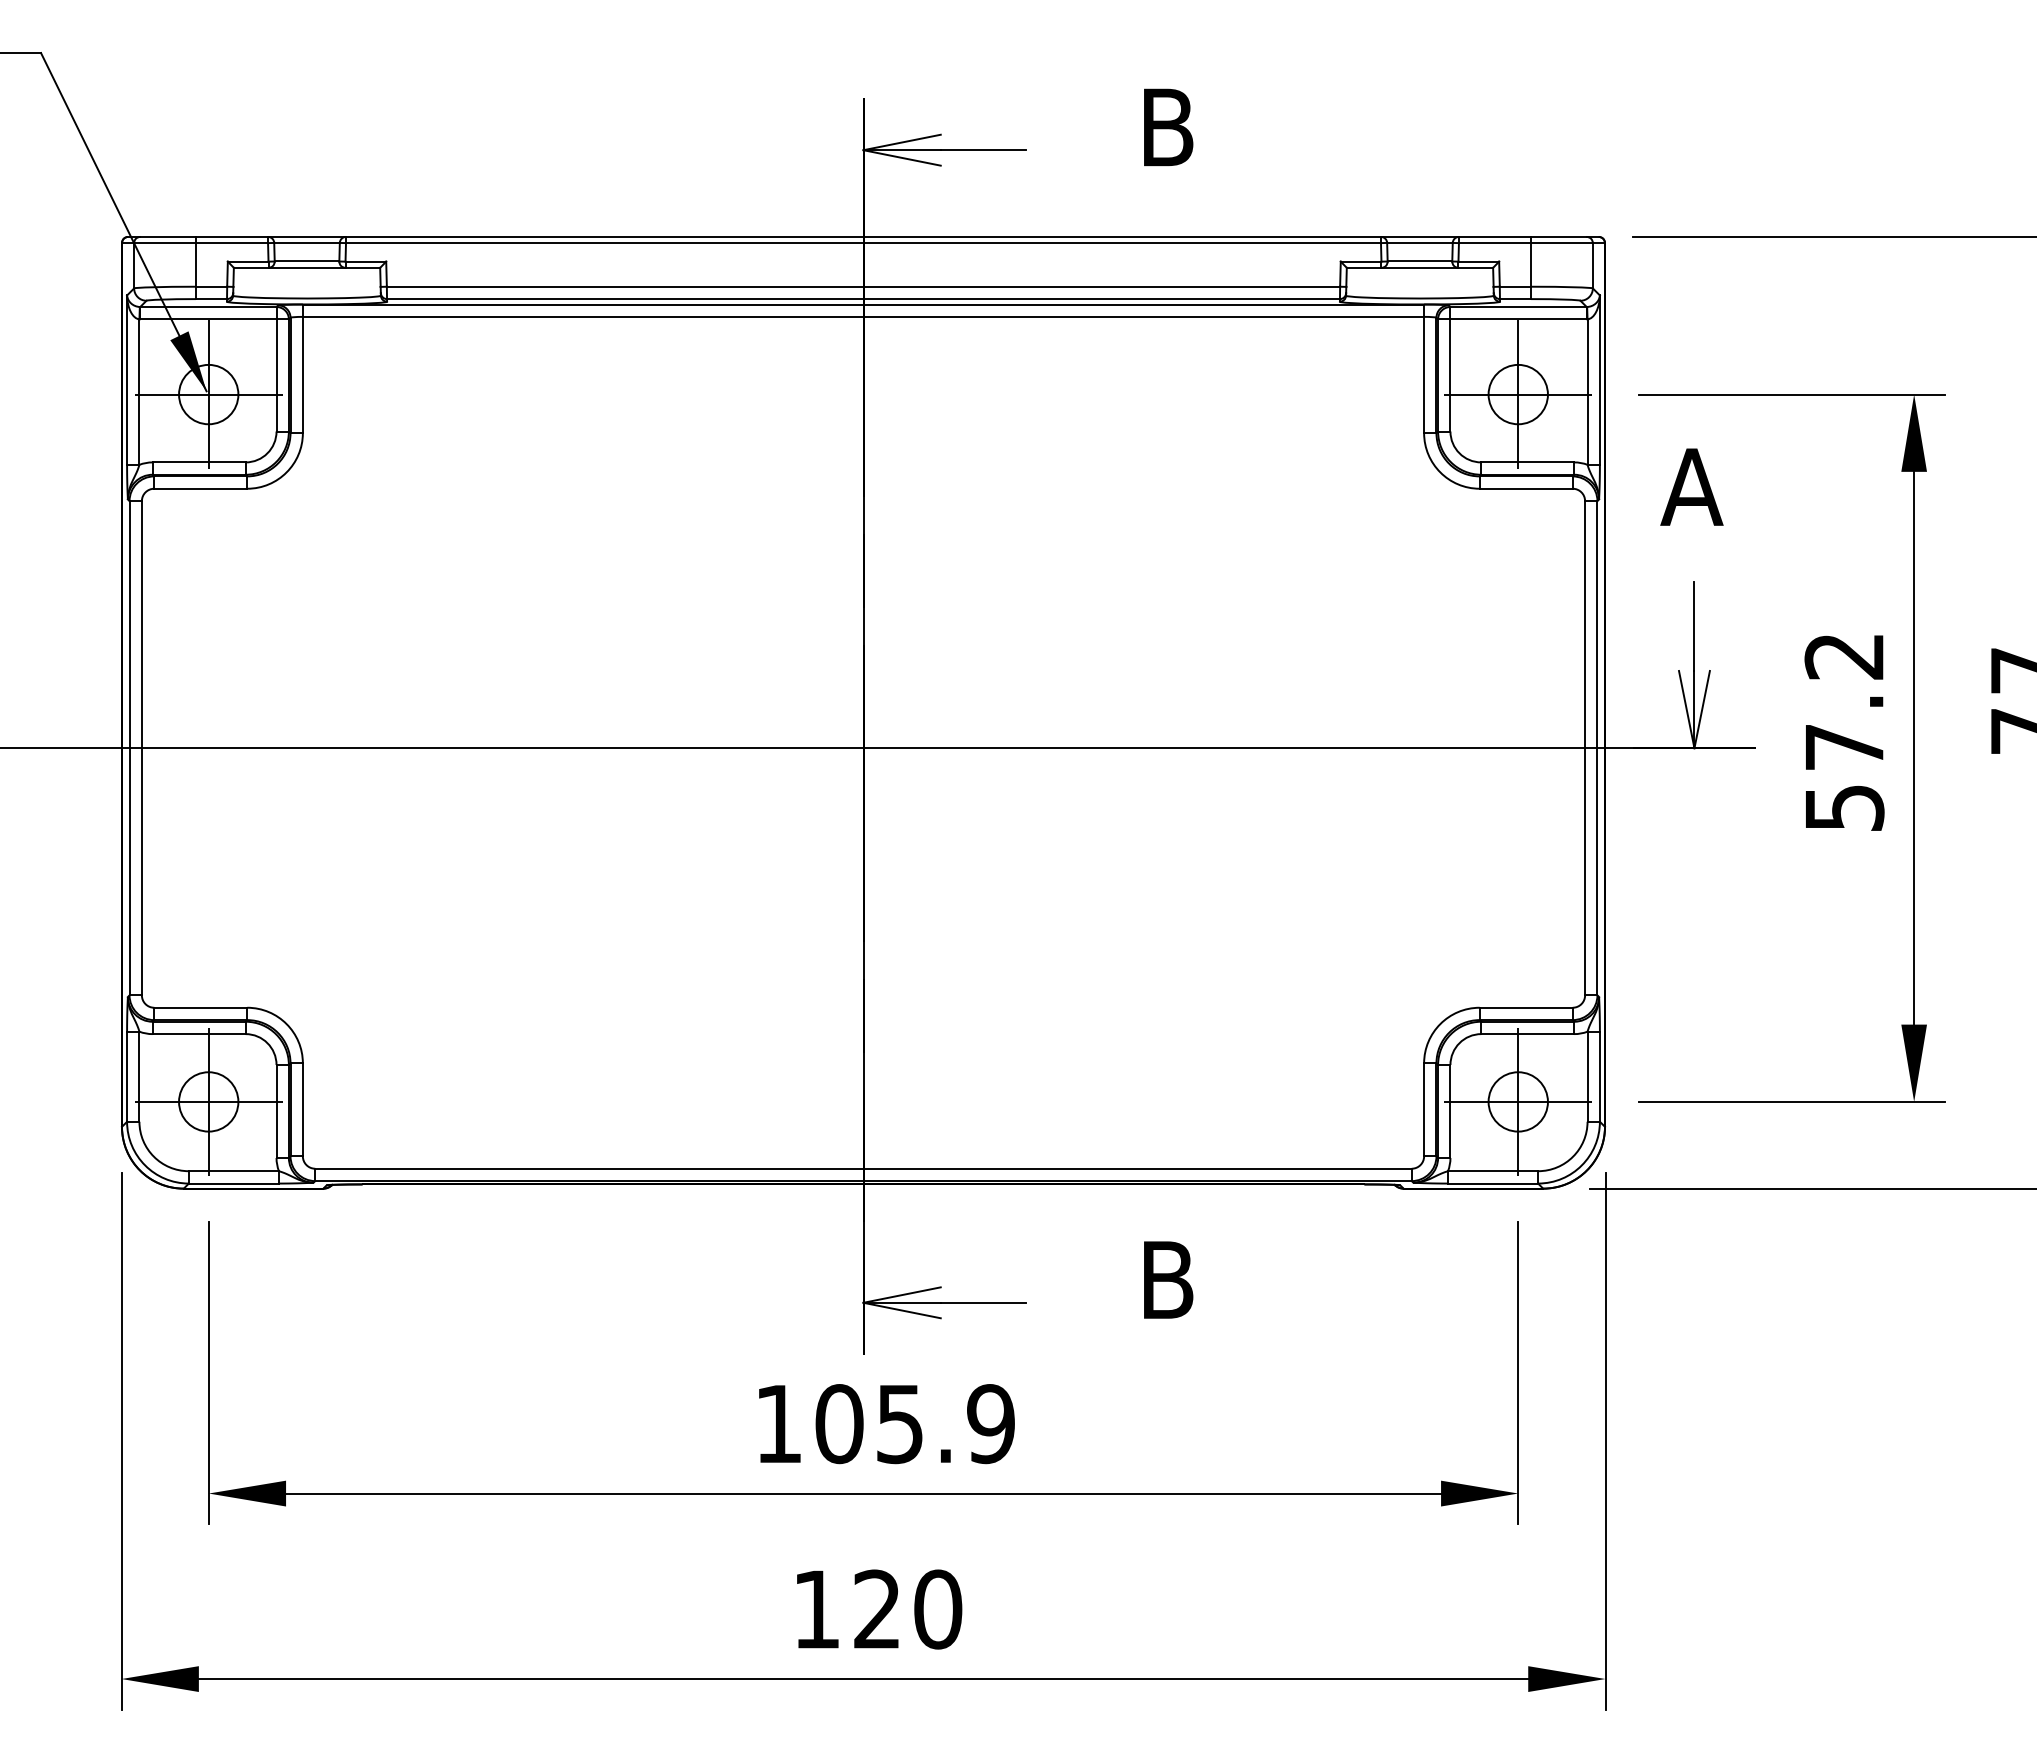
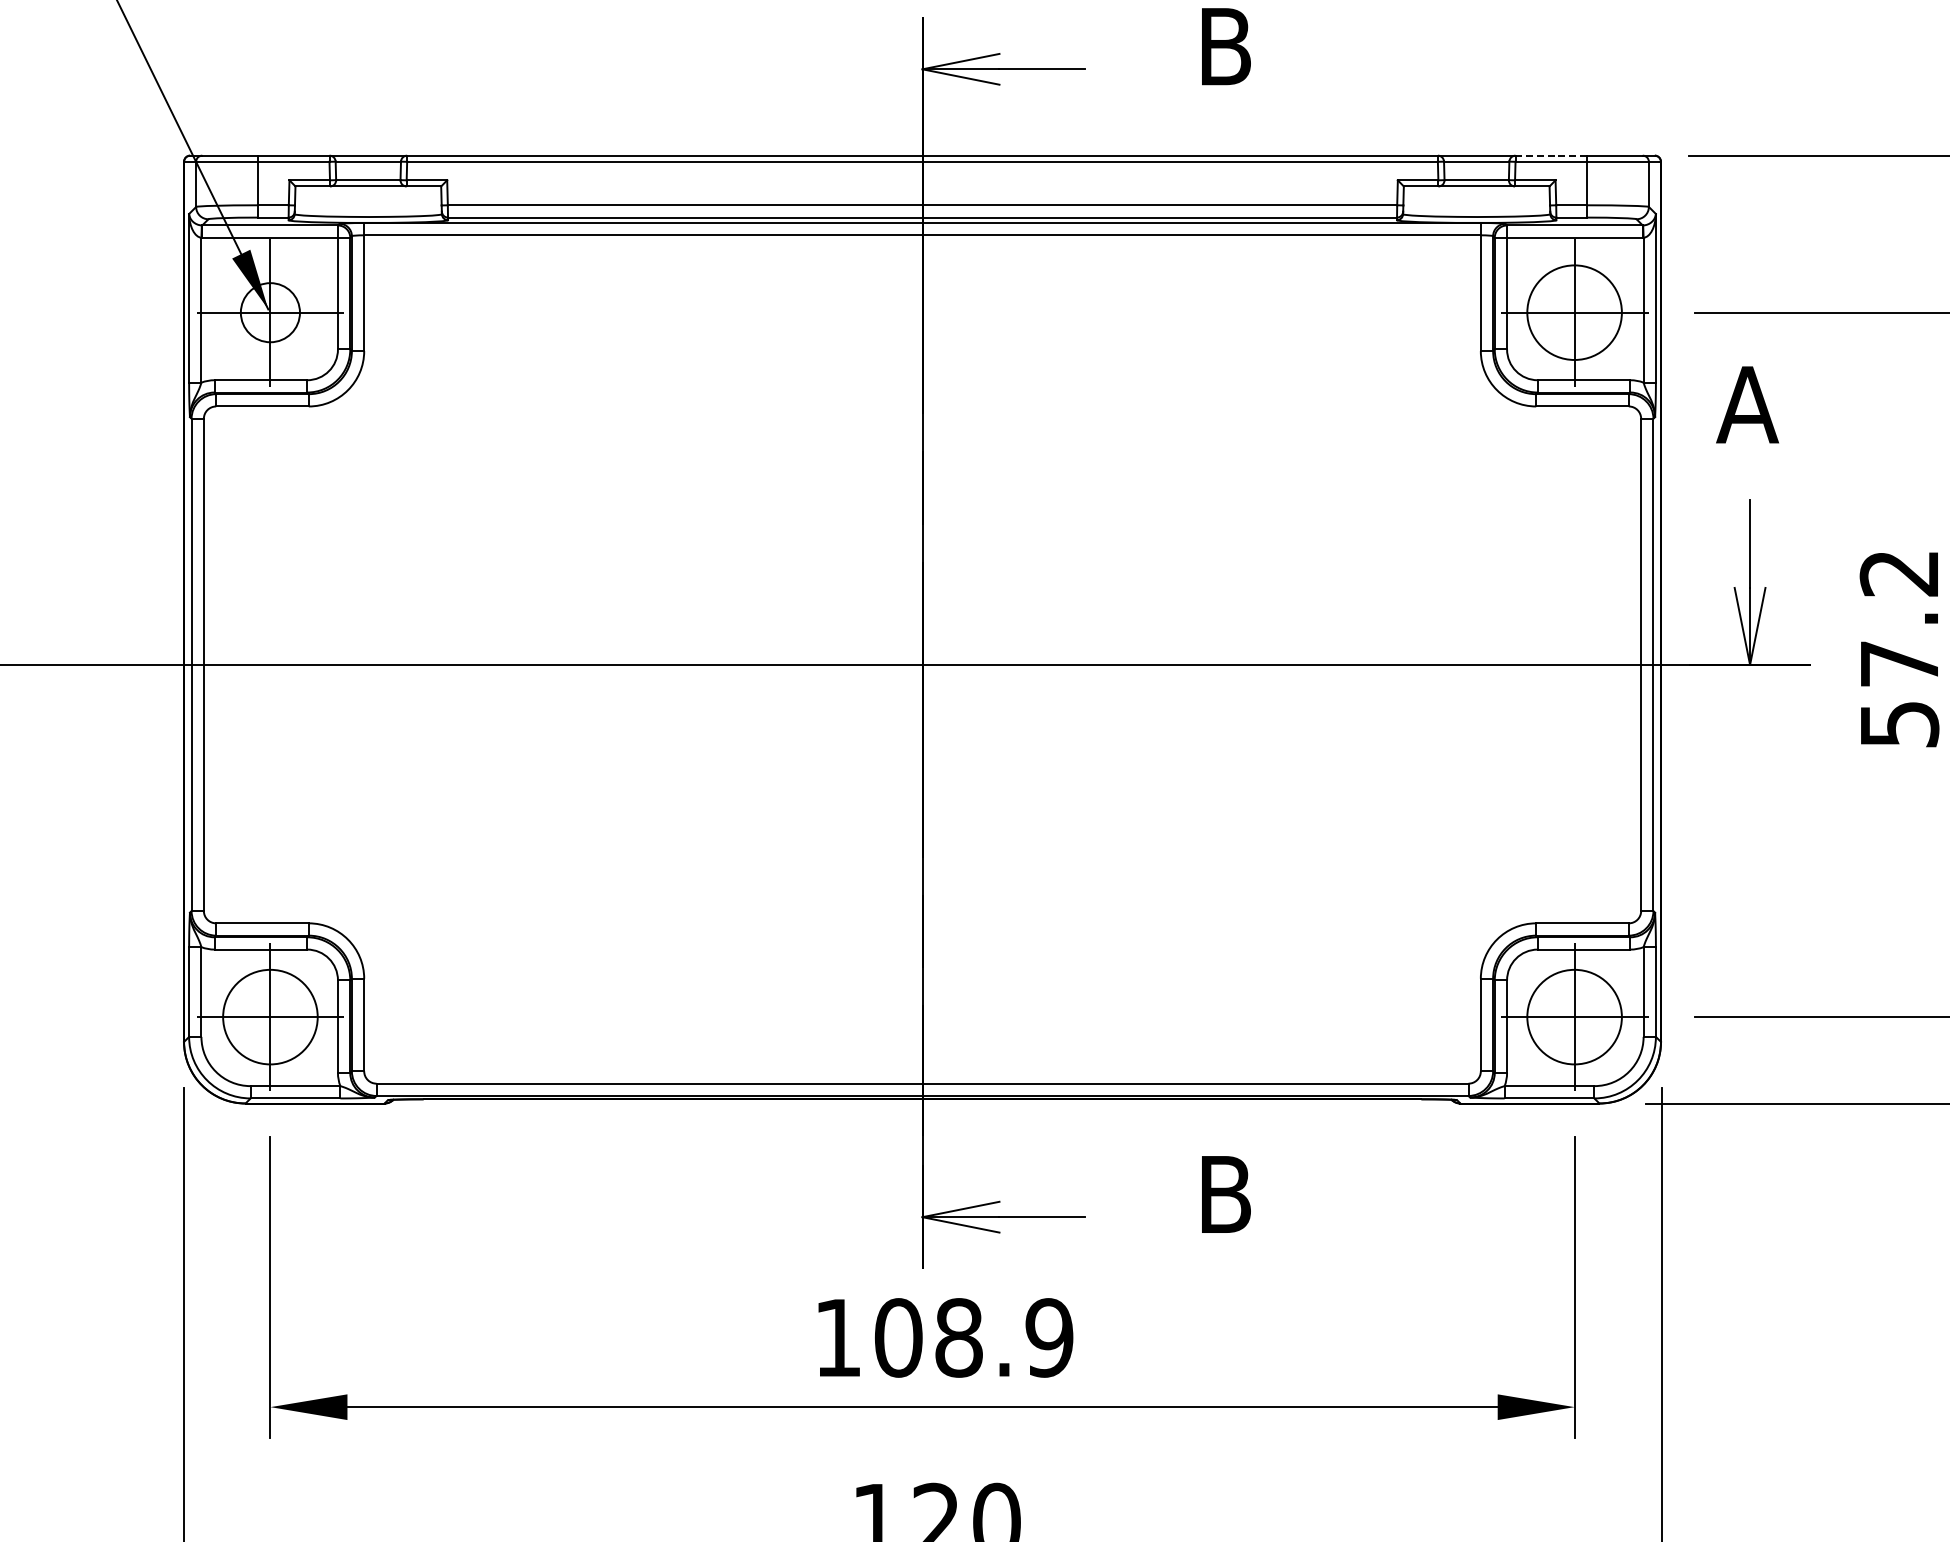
line: (1494, 236) -> (1550, 155), solid -> dashed
circle: (1517, 394) -> (1573, 312), size x1.6
circle: (208, 1101) -> (270, 1016), size x1.6
circle: (1517, 1101) -> (1573, 1016), size x1.6
text: (900, 1424) -> (959, 1338), 105.9 -> 108.9

